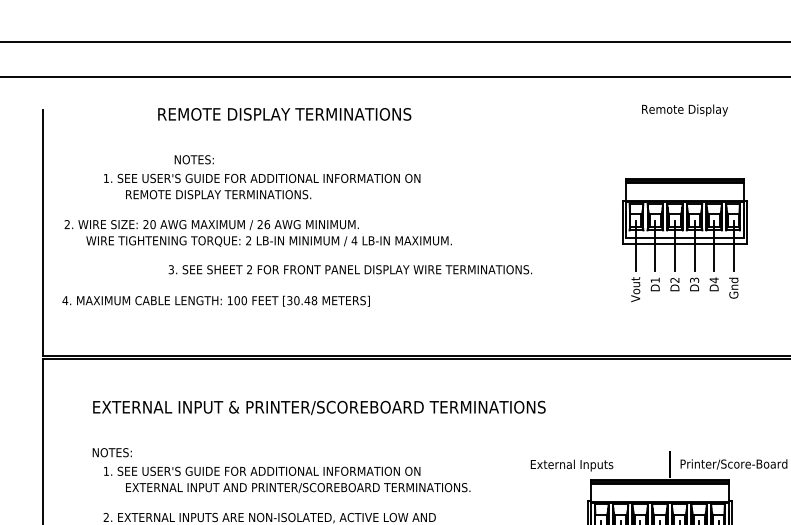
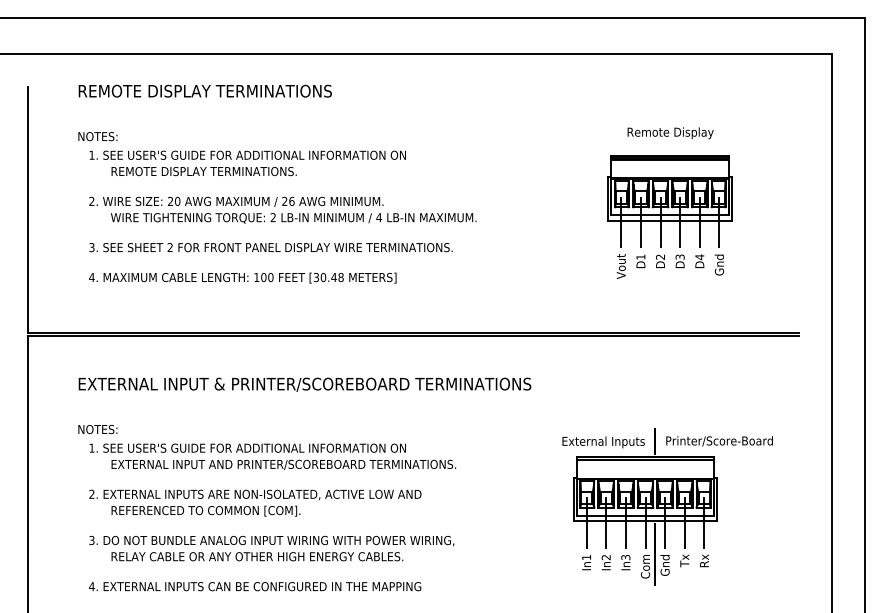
text: (684, 110) -> (670, 133), moved
text: (283, 113) -> (204, 90), moved
text: (193, 159) -> (97, 136), moved
text: (257, 232) -> (282, 209), moved
text: (349, 269) -> (270, 247), moved
text: (215, 300) -> (242, 277), moved
text: (571, 465) -> (603, 442), moved

